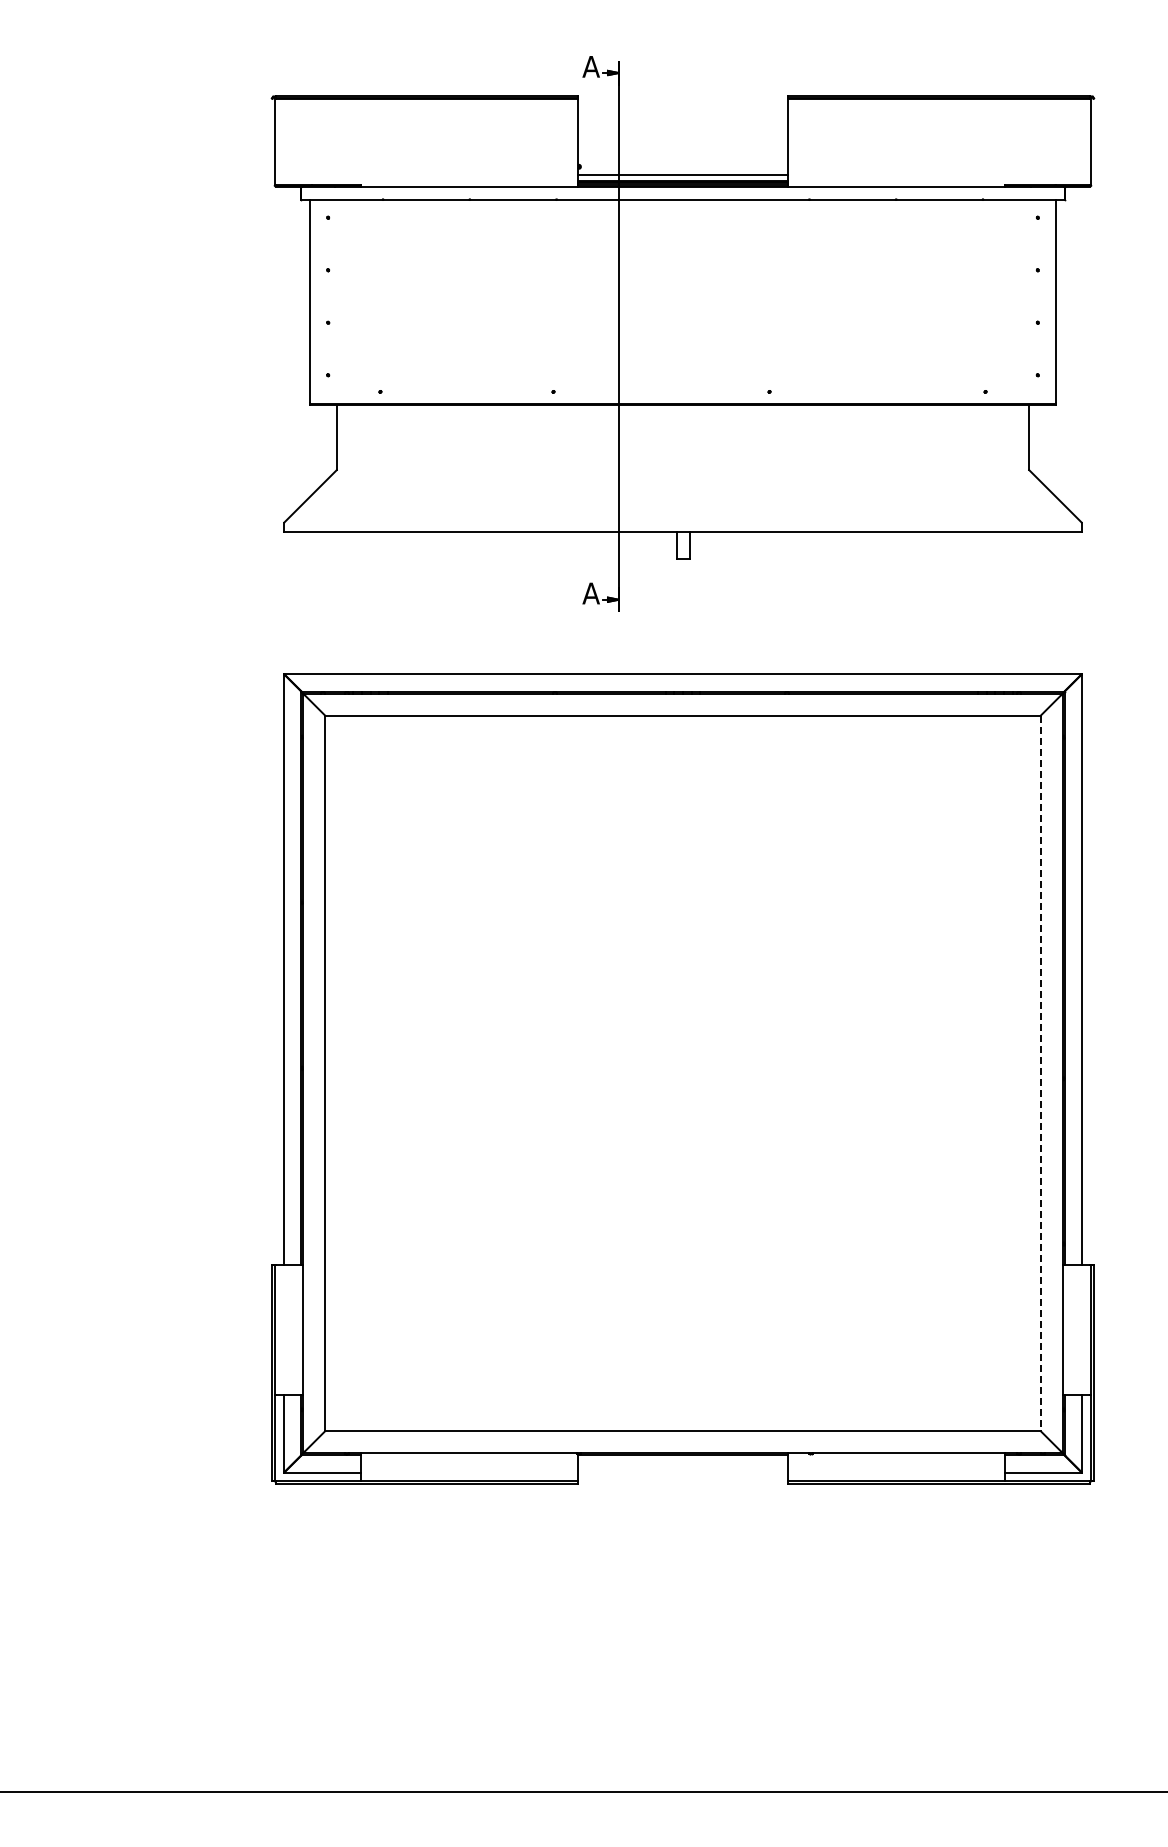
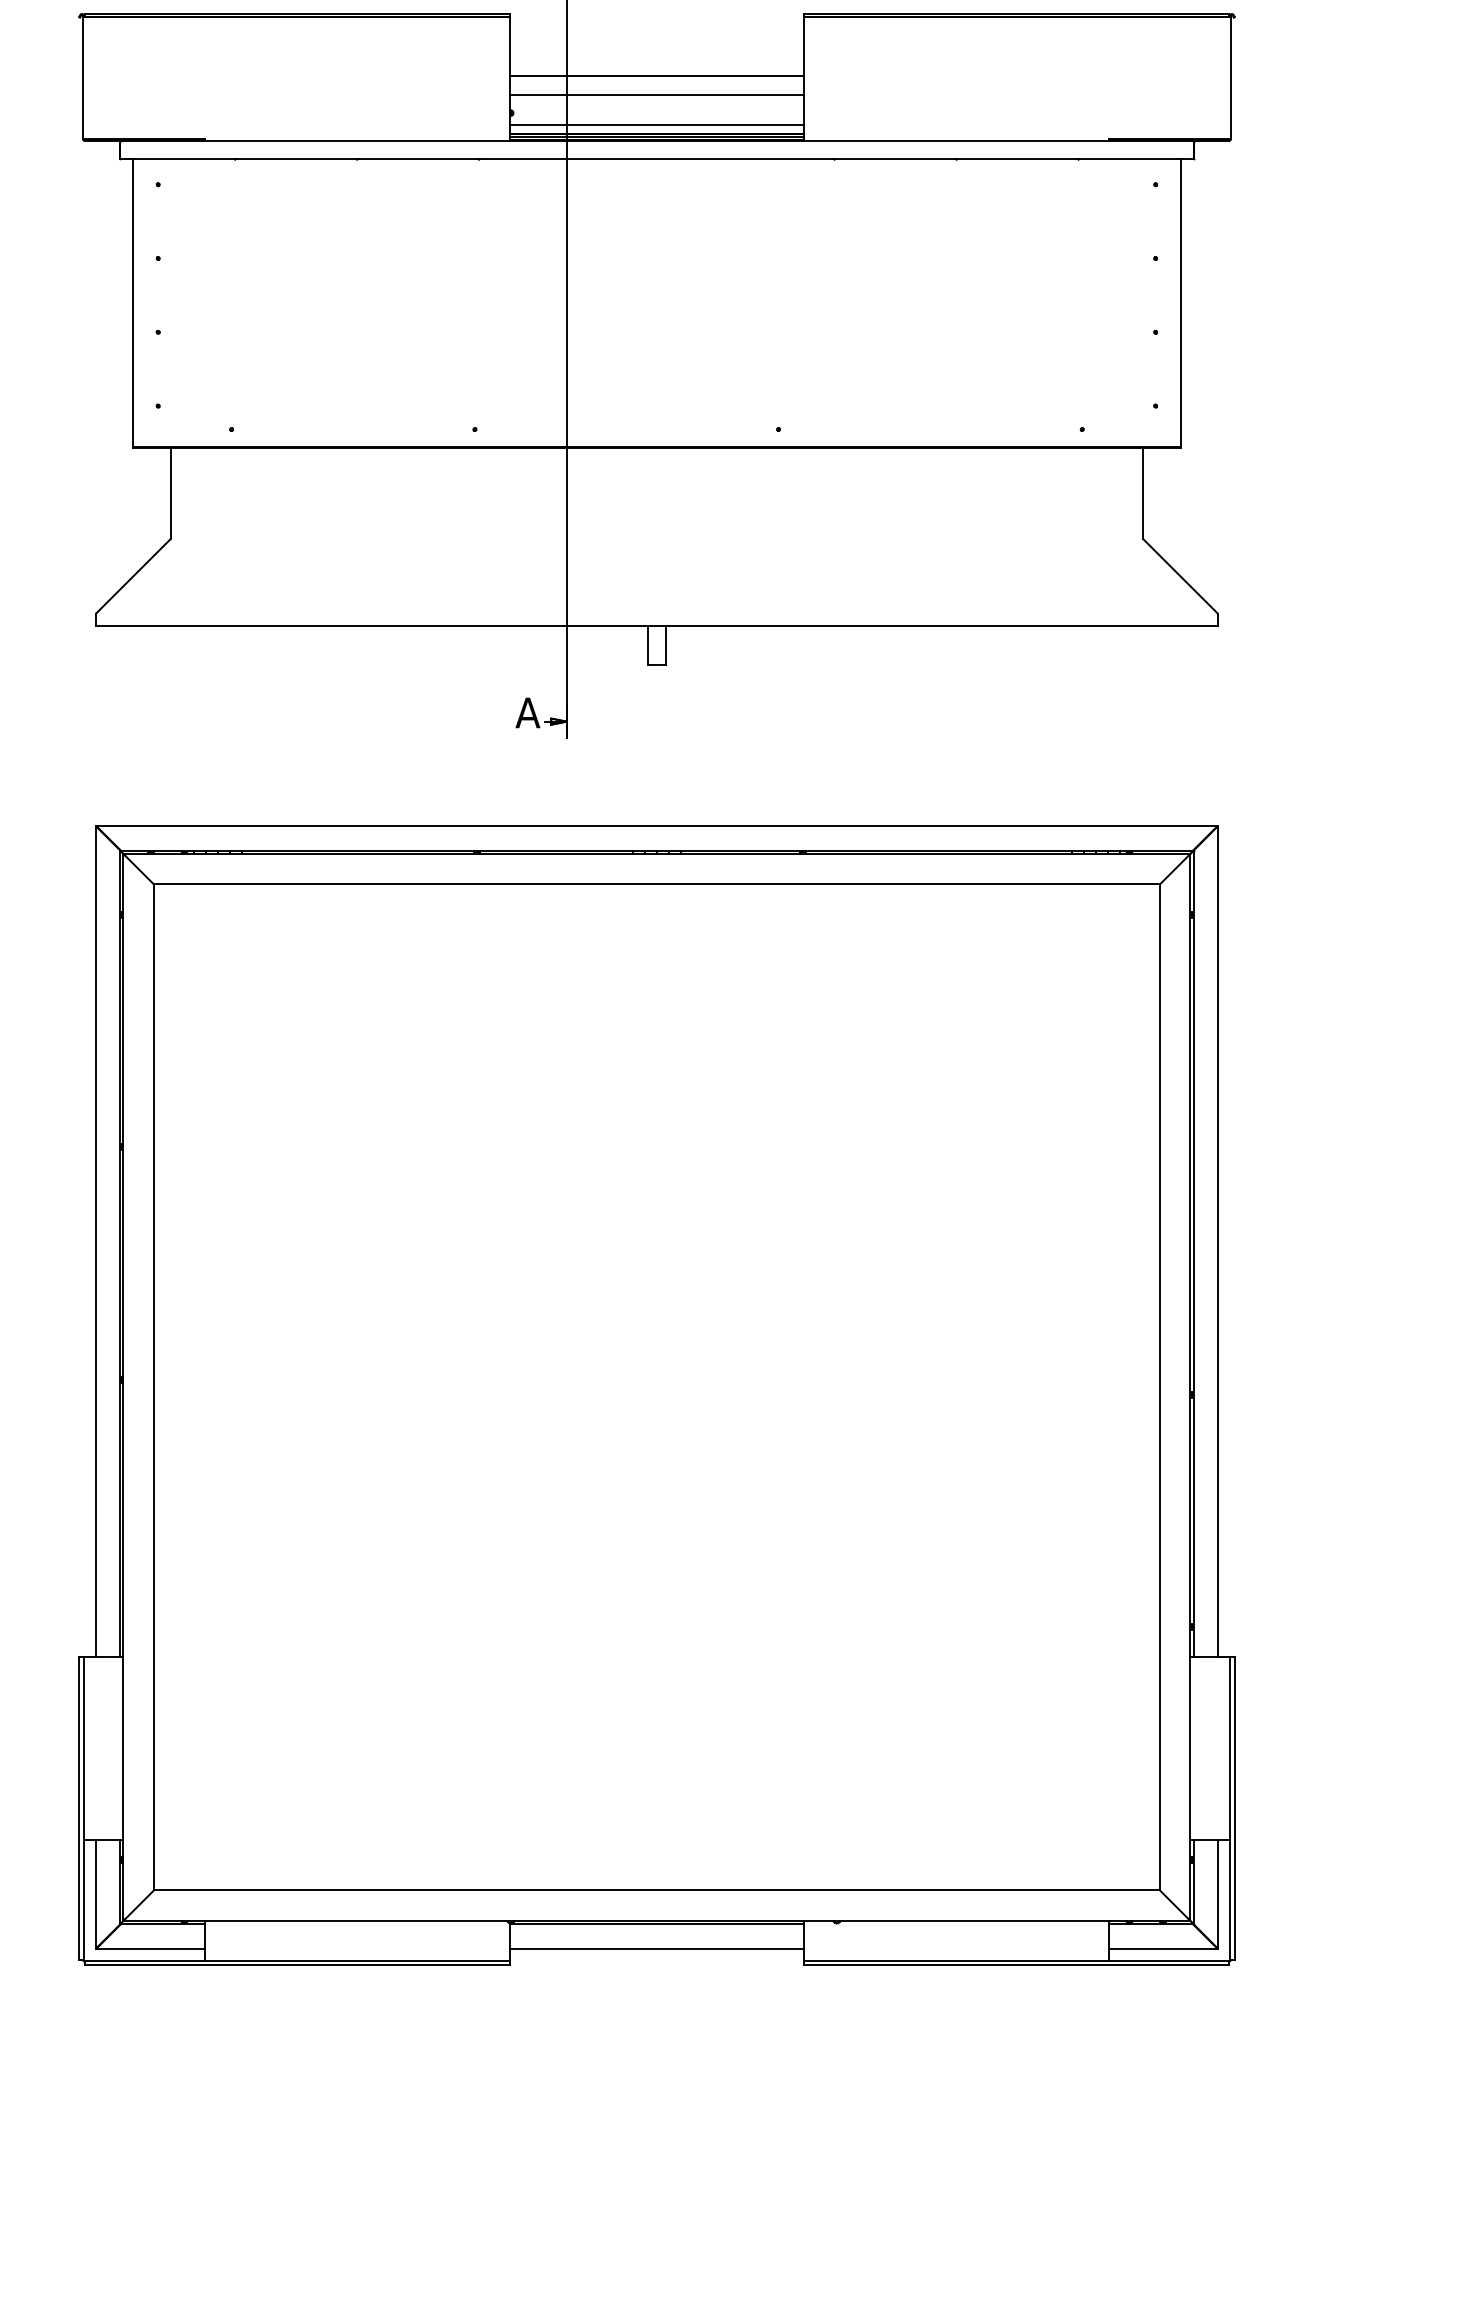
line: (682, 140) -> (656, 76), added
line: (682, 153) -> (656, 94), added
line: (1040, 1073) -> (1159, 1387), dashed -> solid
line: (682, 1472) -> (656, 1948), added

